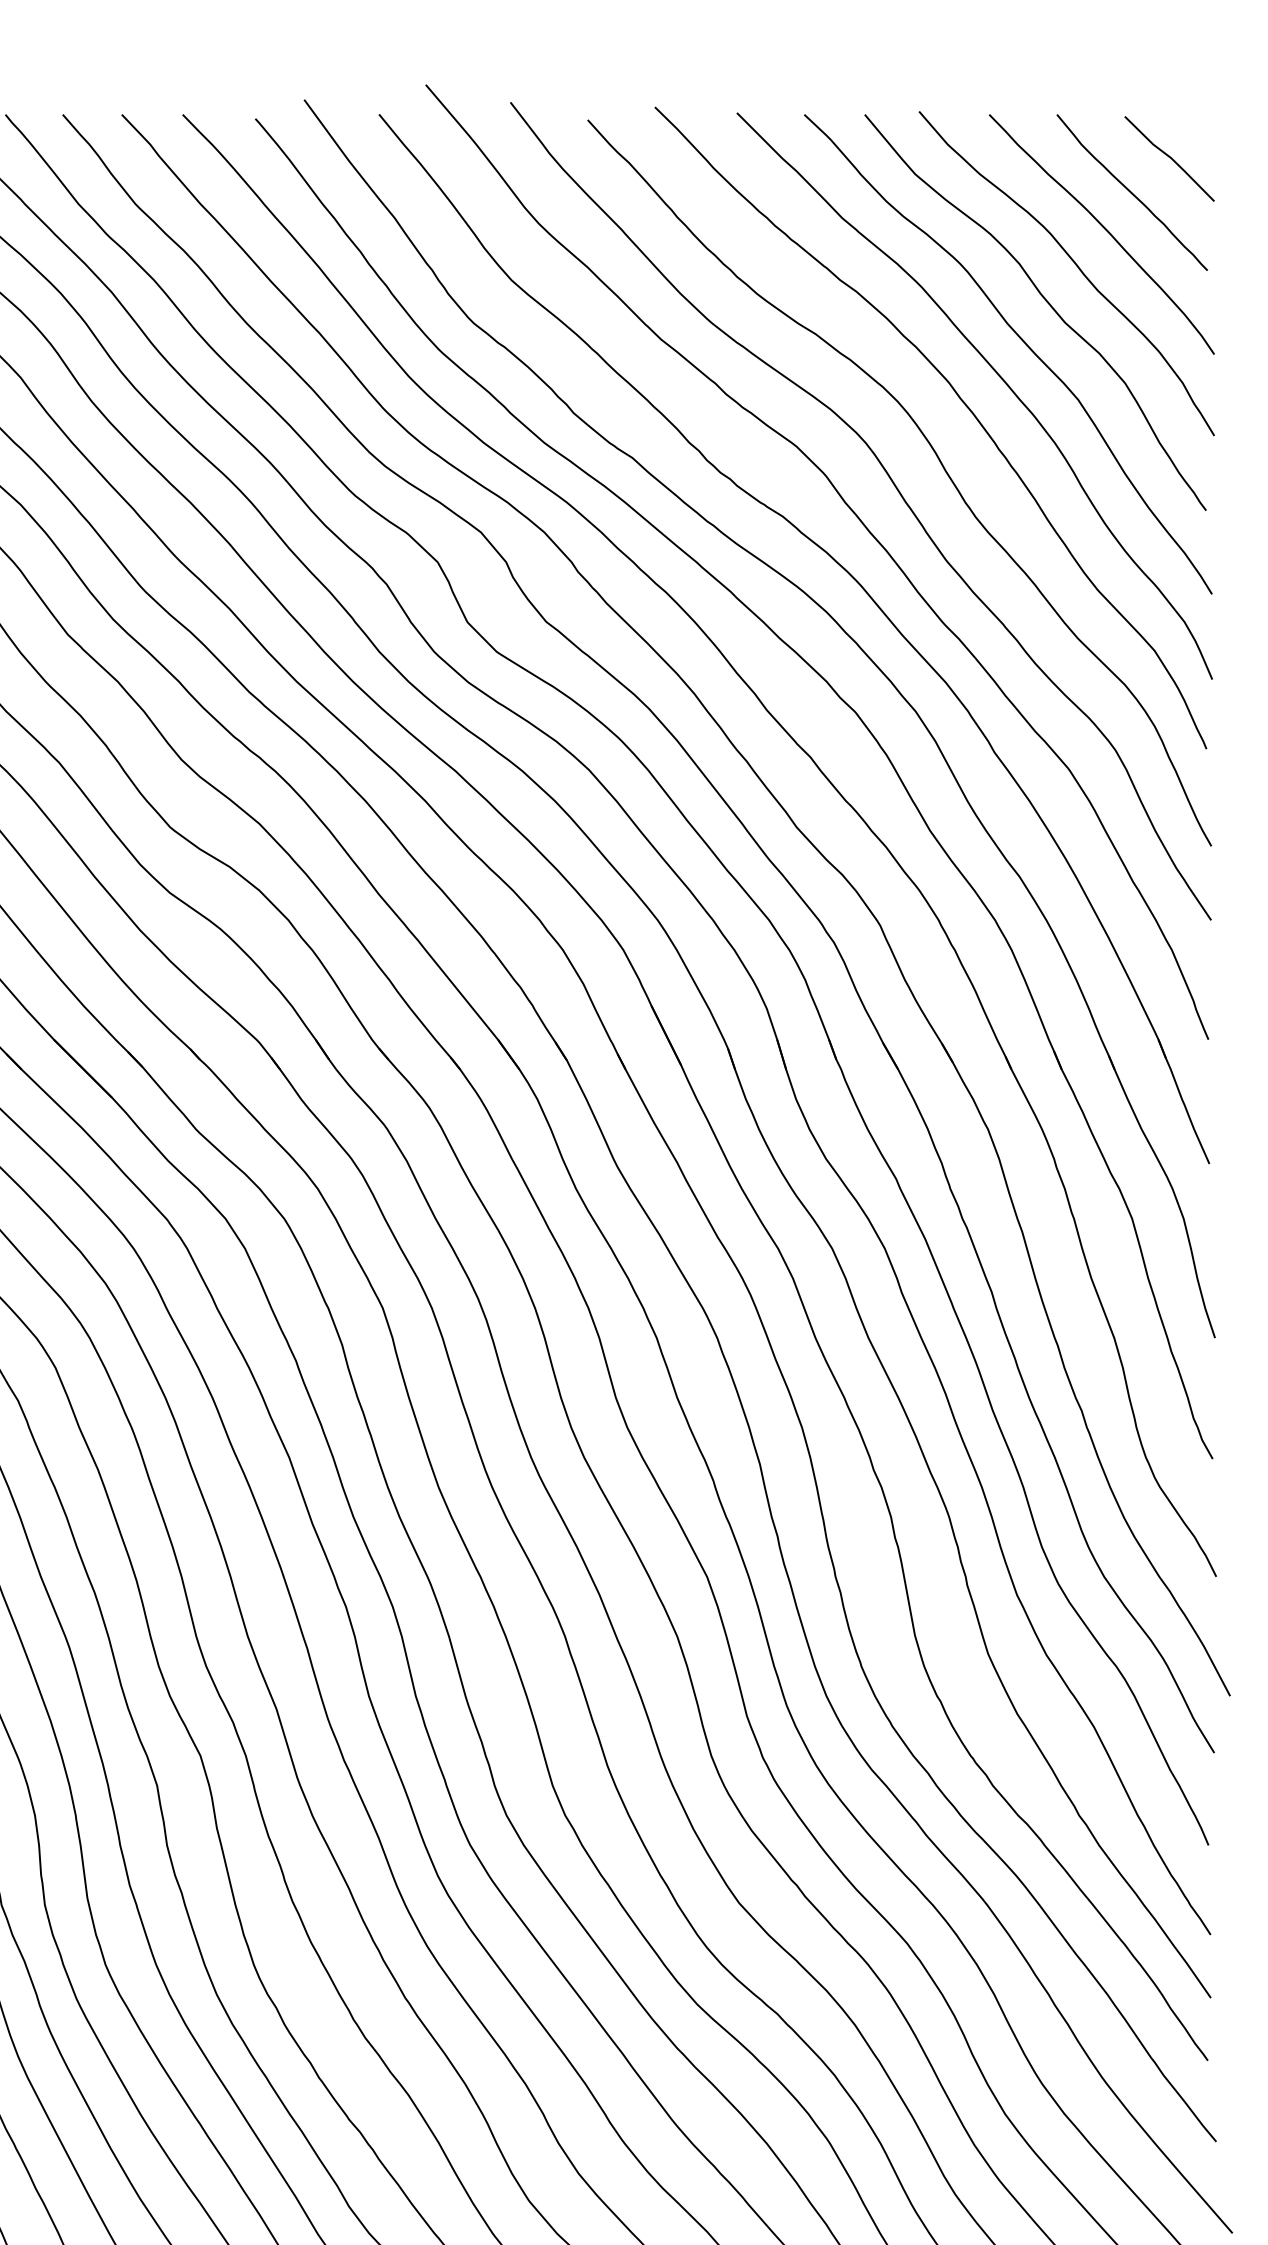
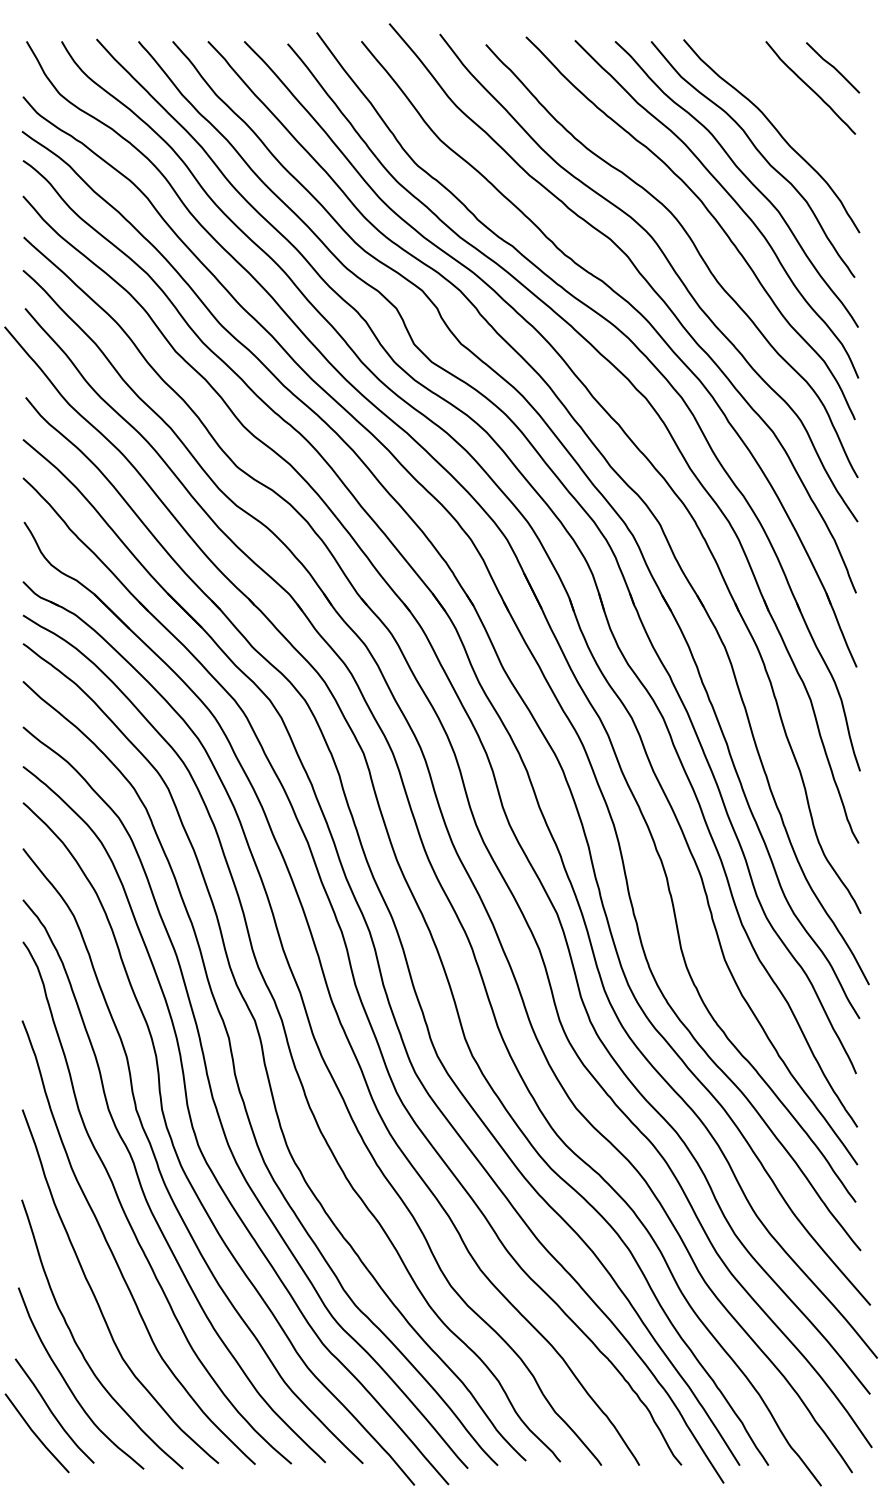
curve: (1104, 230) -> (794, 110), removed

